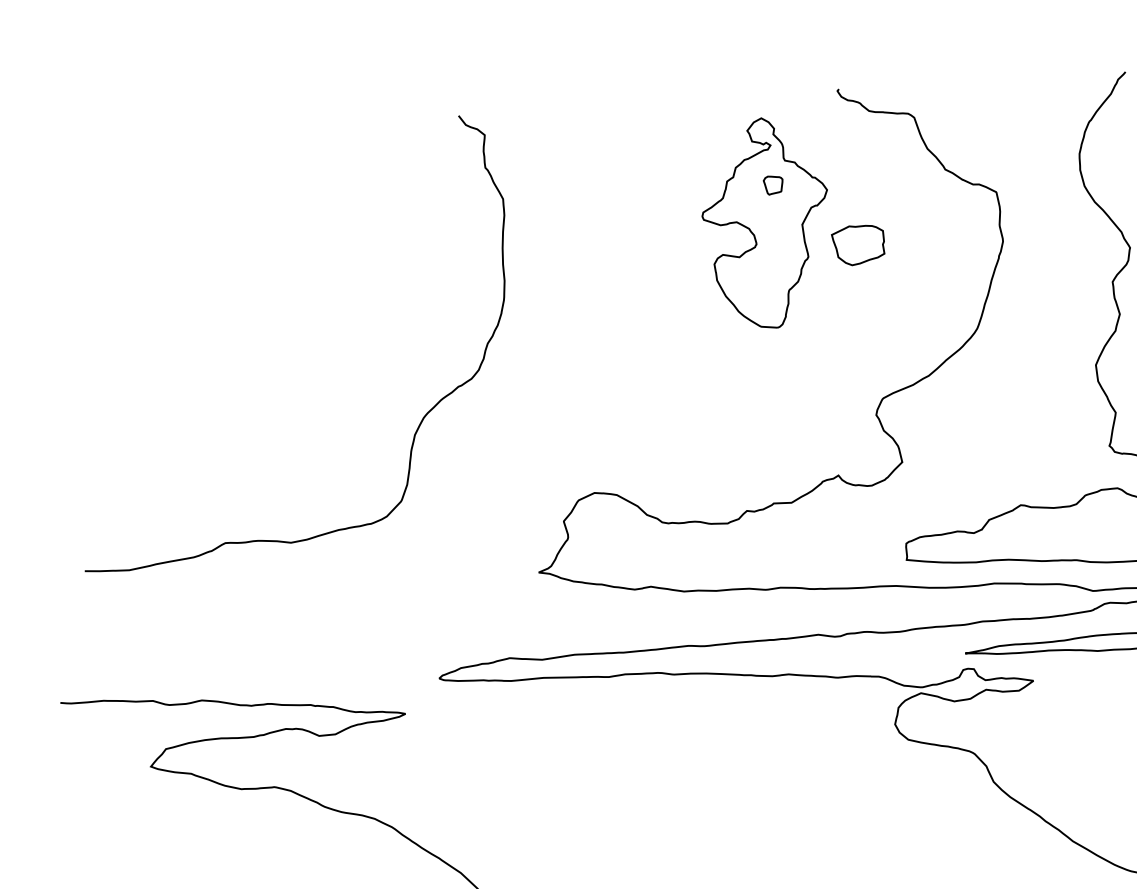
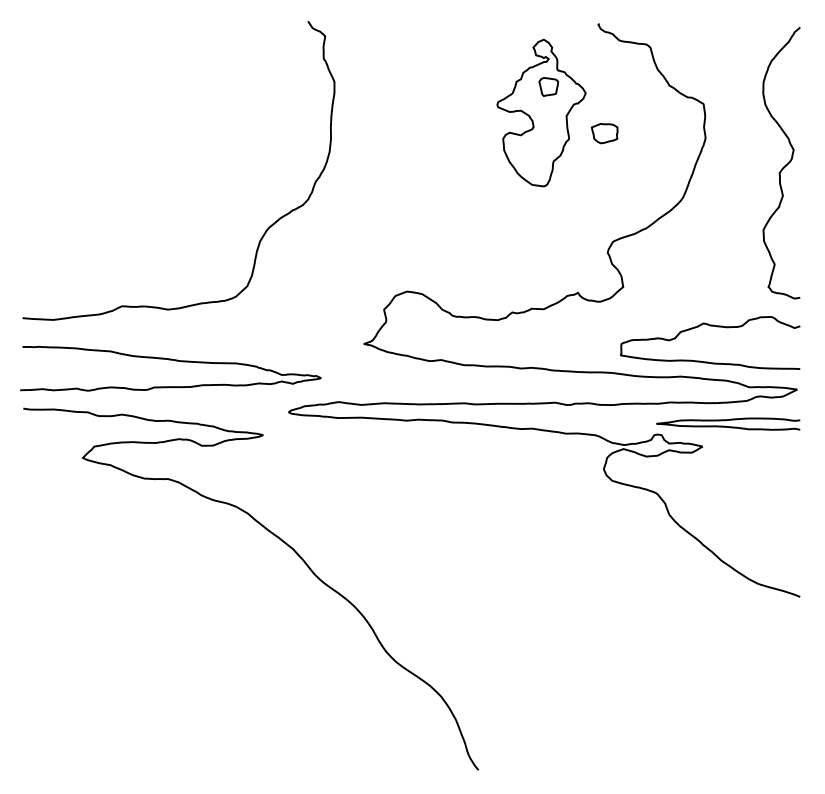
part: (773, 184) -> (548, 86), size x1.43
part: (858, 245) -> (604, 133), size x0.71
curve: (421, 418) -> (265, 230), moved
curve: (264, 617) -> (170, 360), added

